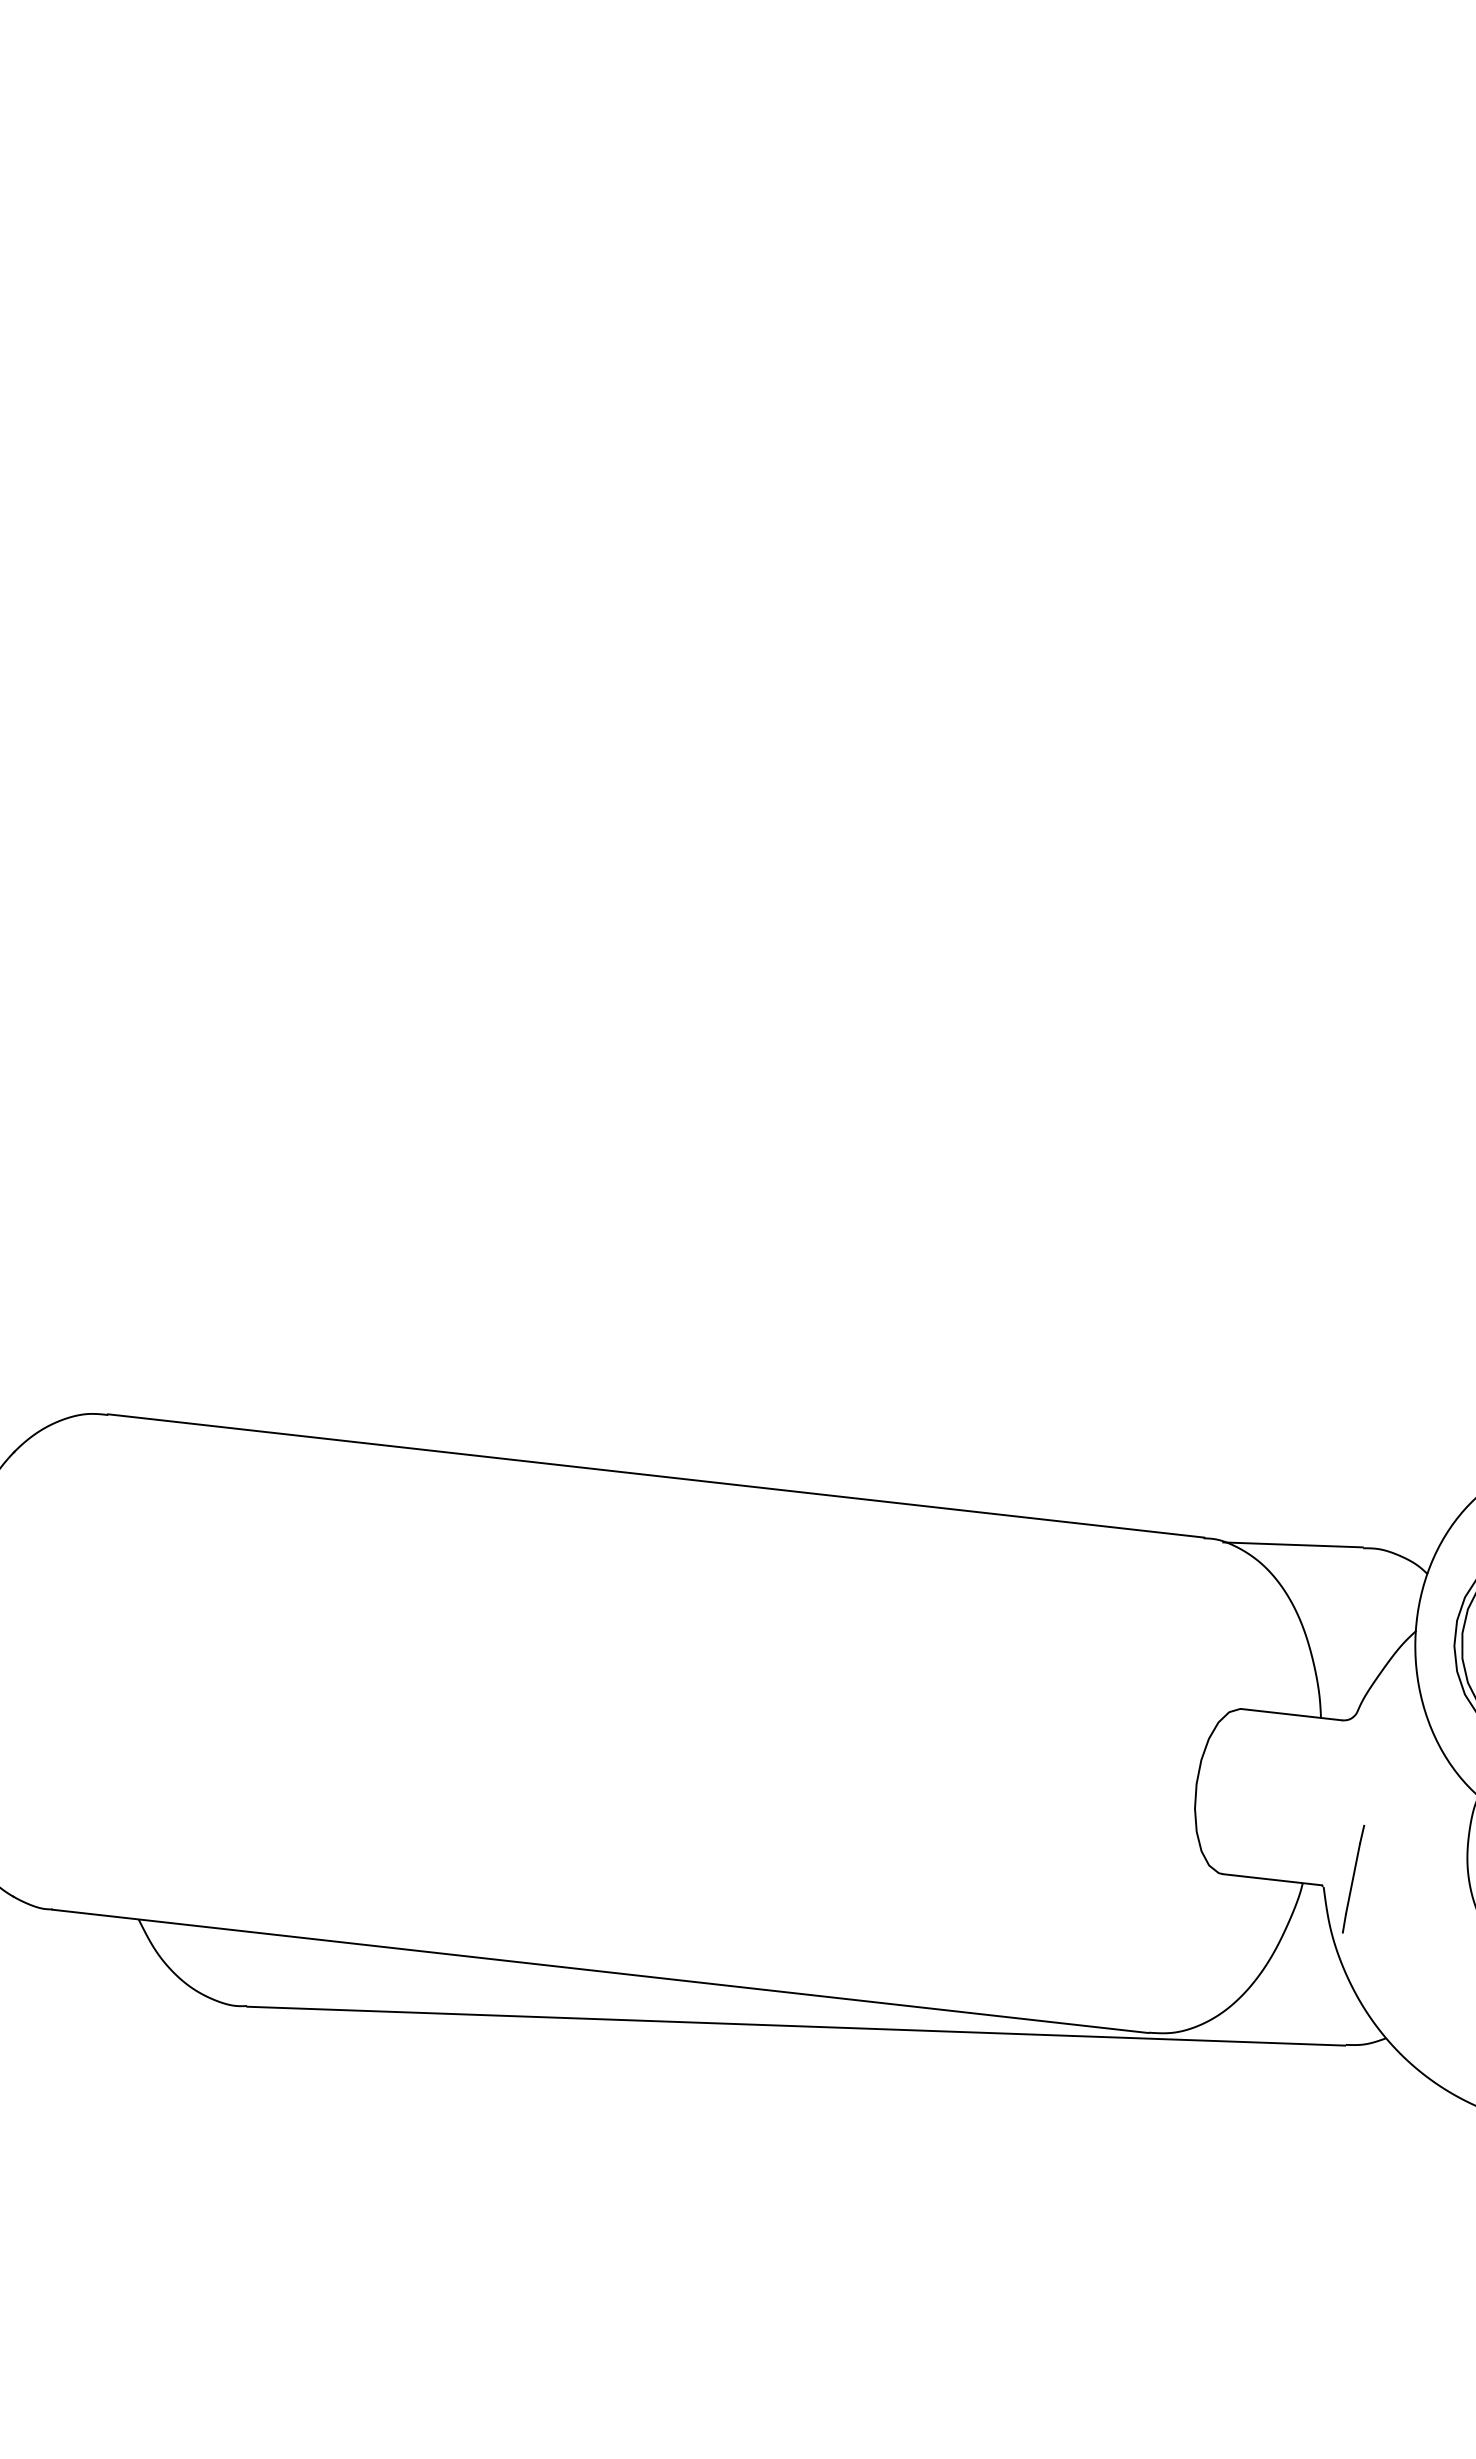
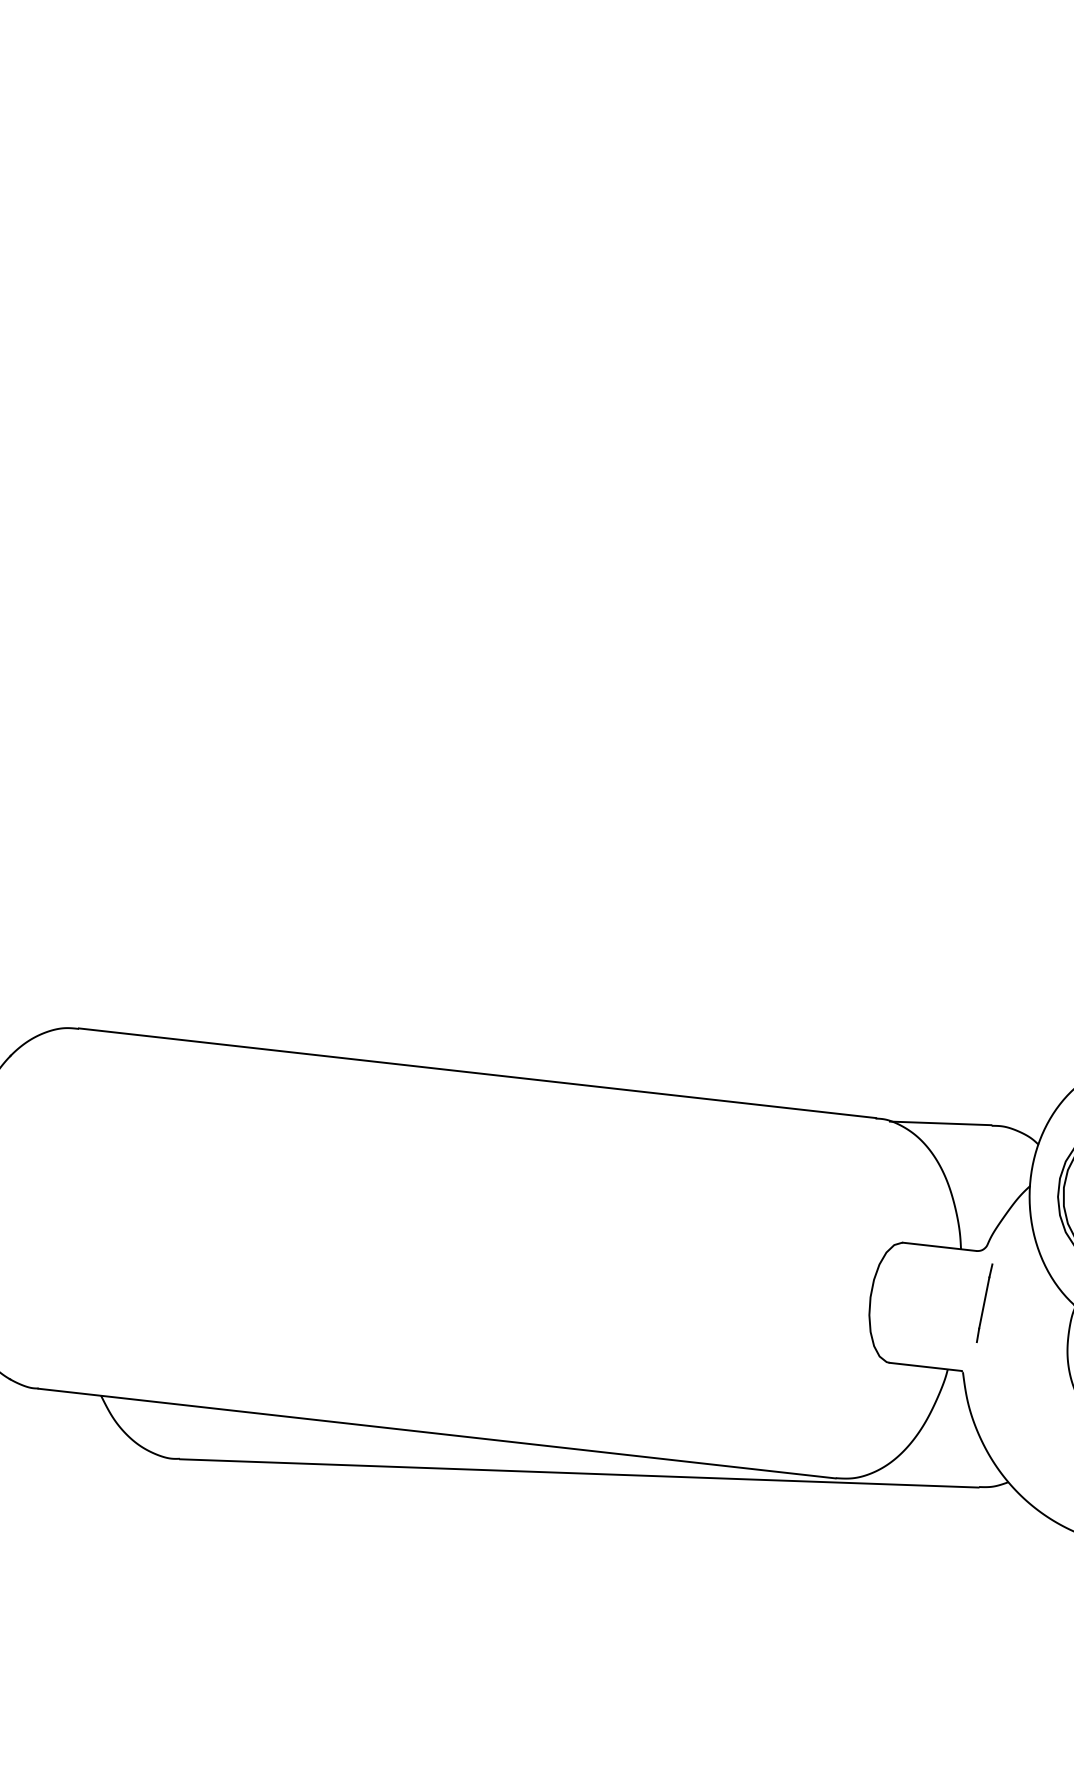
line: (1353, 1878) -> (984, 1302), moved

